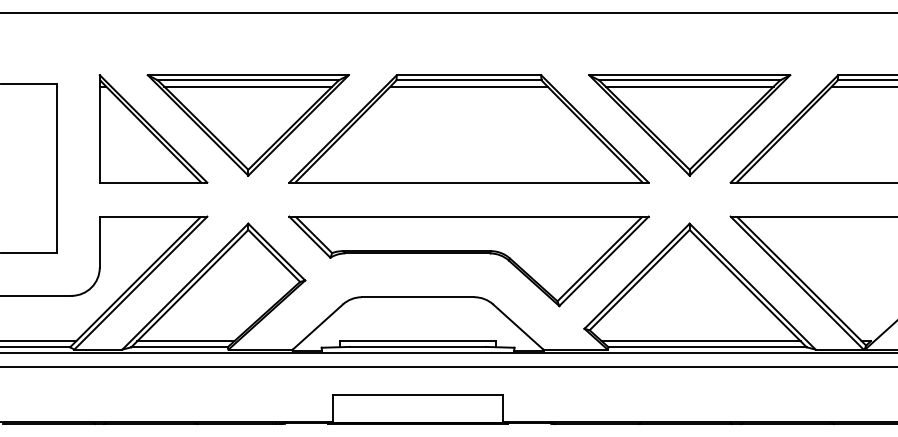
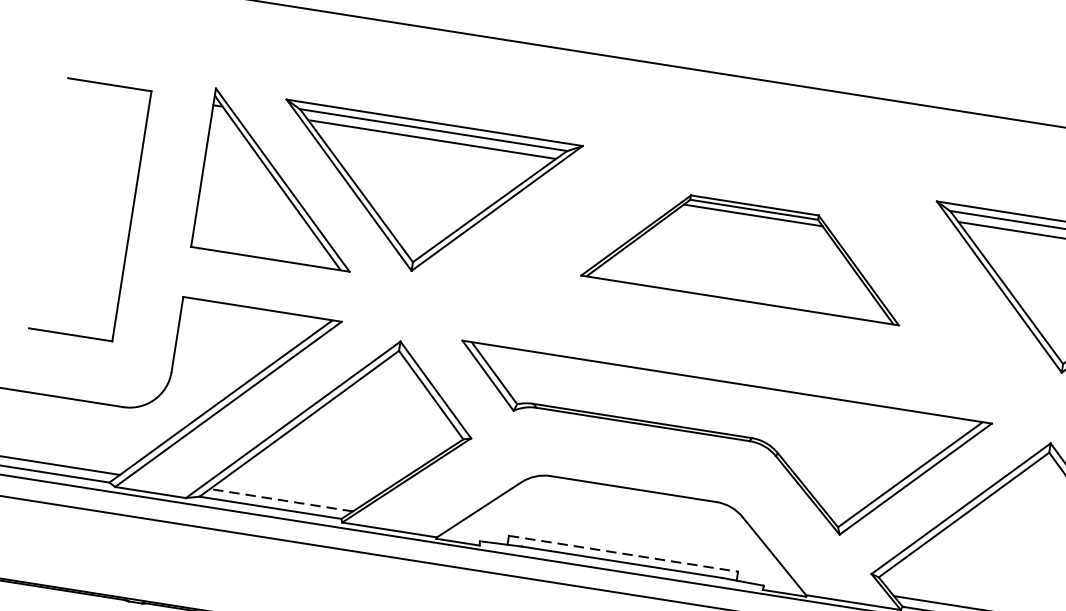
part: (468, 128) -> (746, 252), size x0.6
line: (185, 341) -> (280, 500), solid -> dashed
line: (418, 341) -> (624, 554), solid -> dashed

